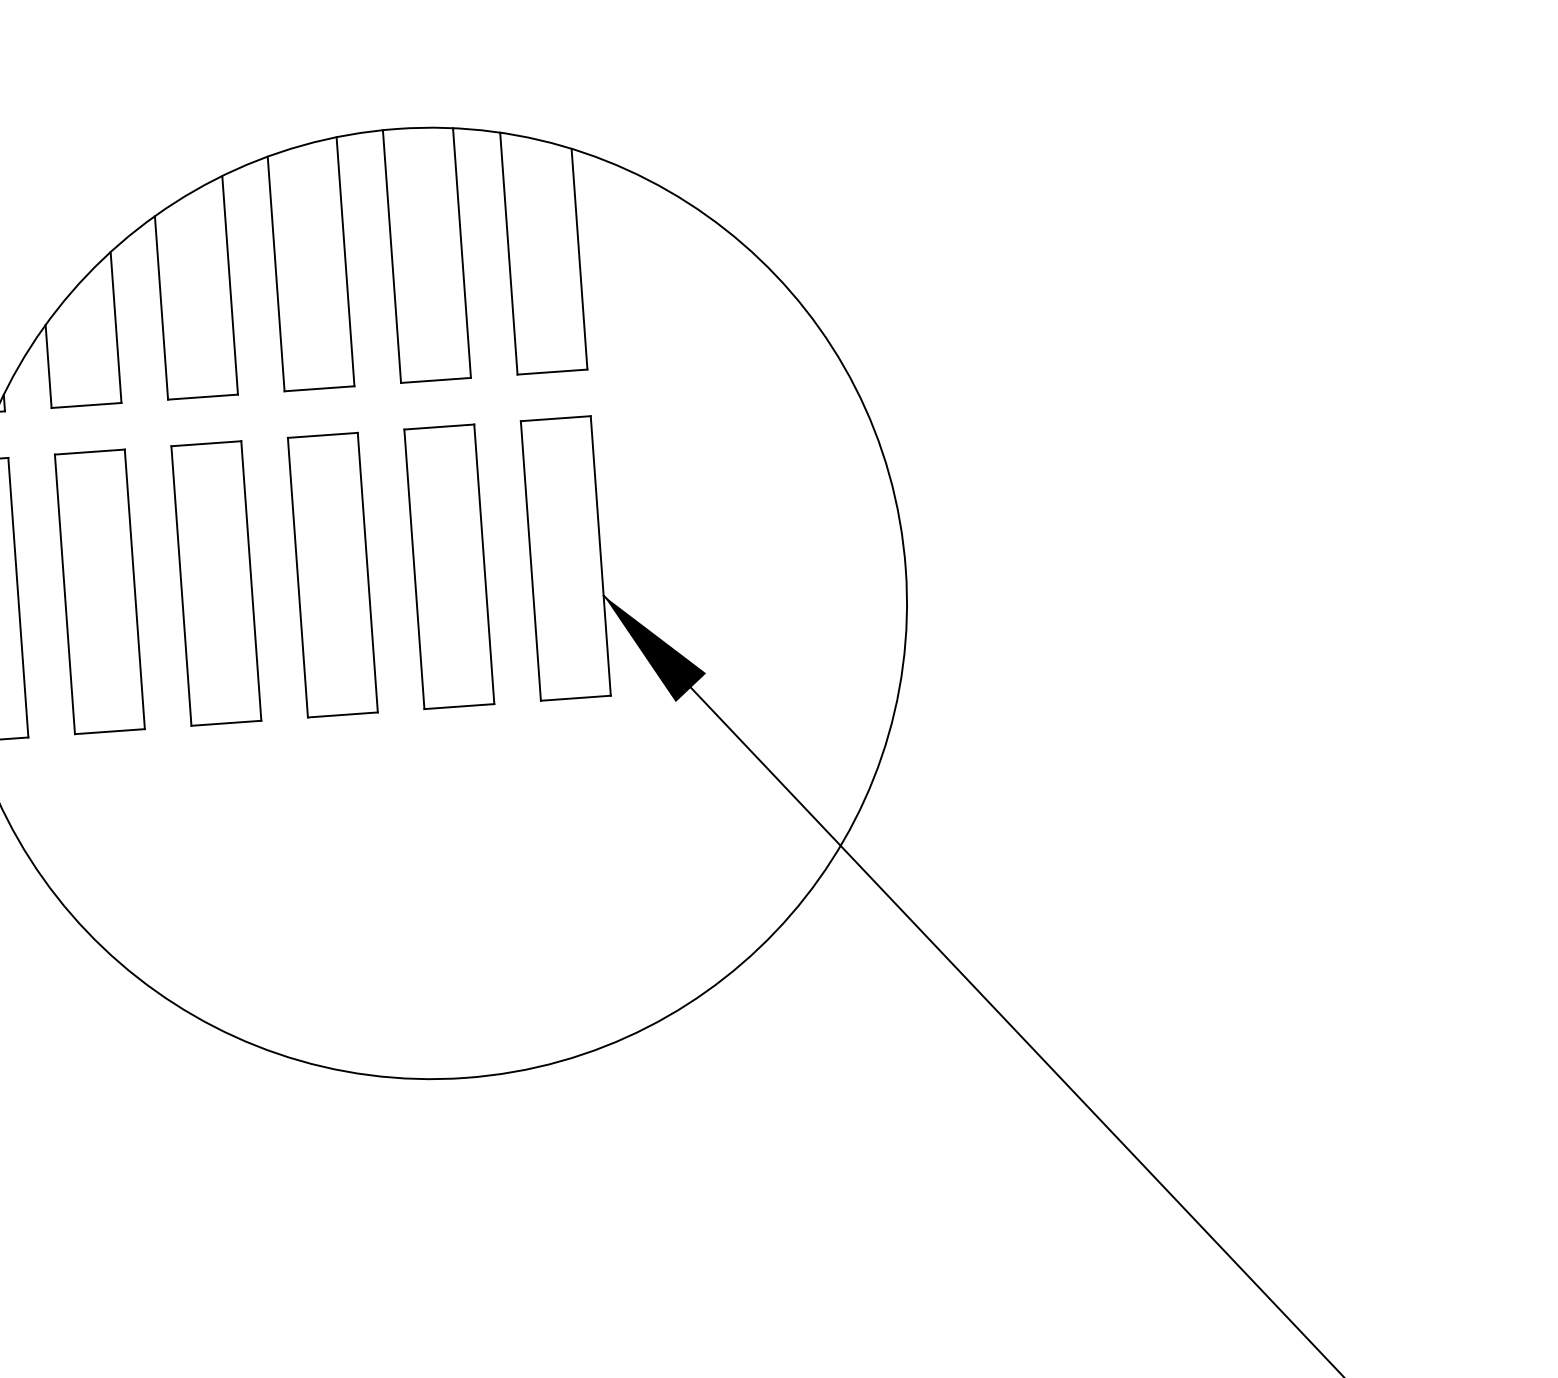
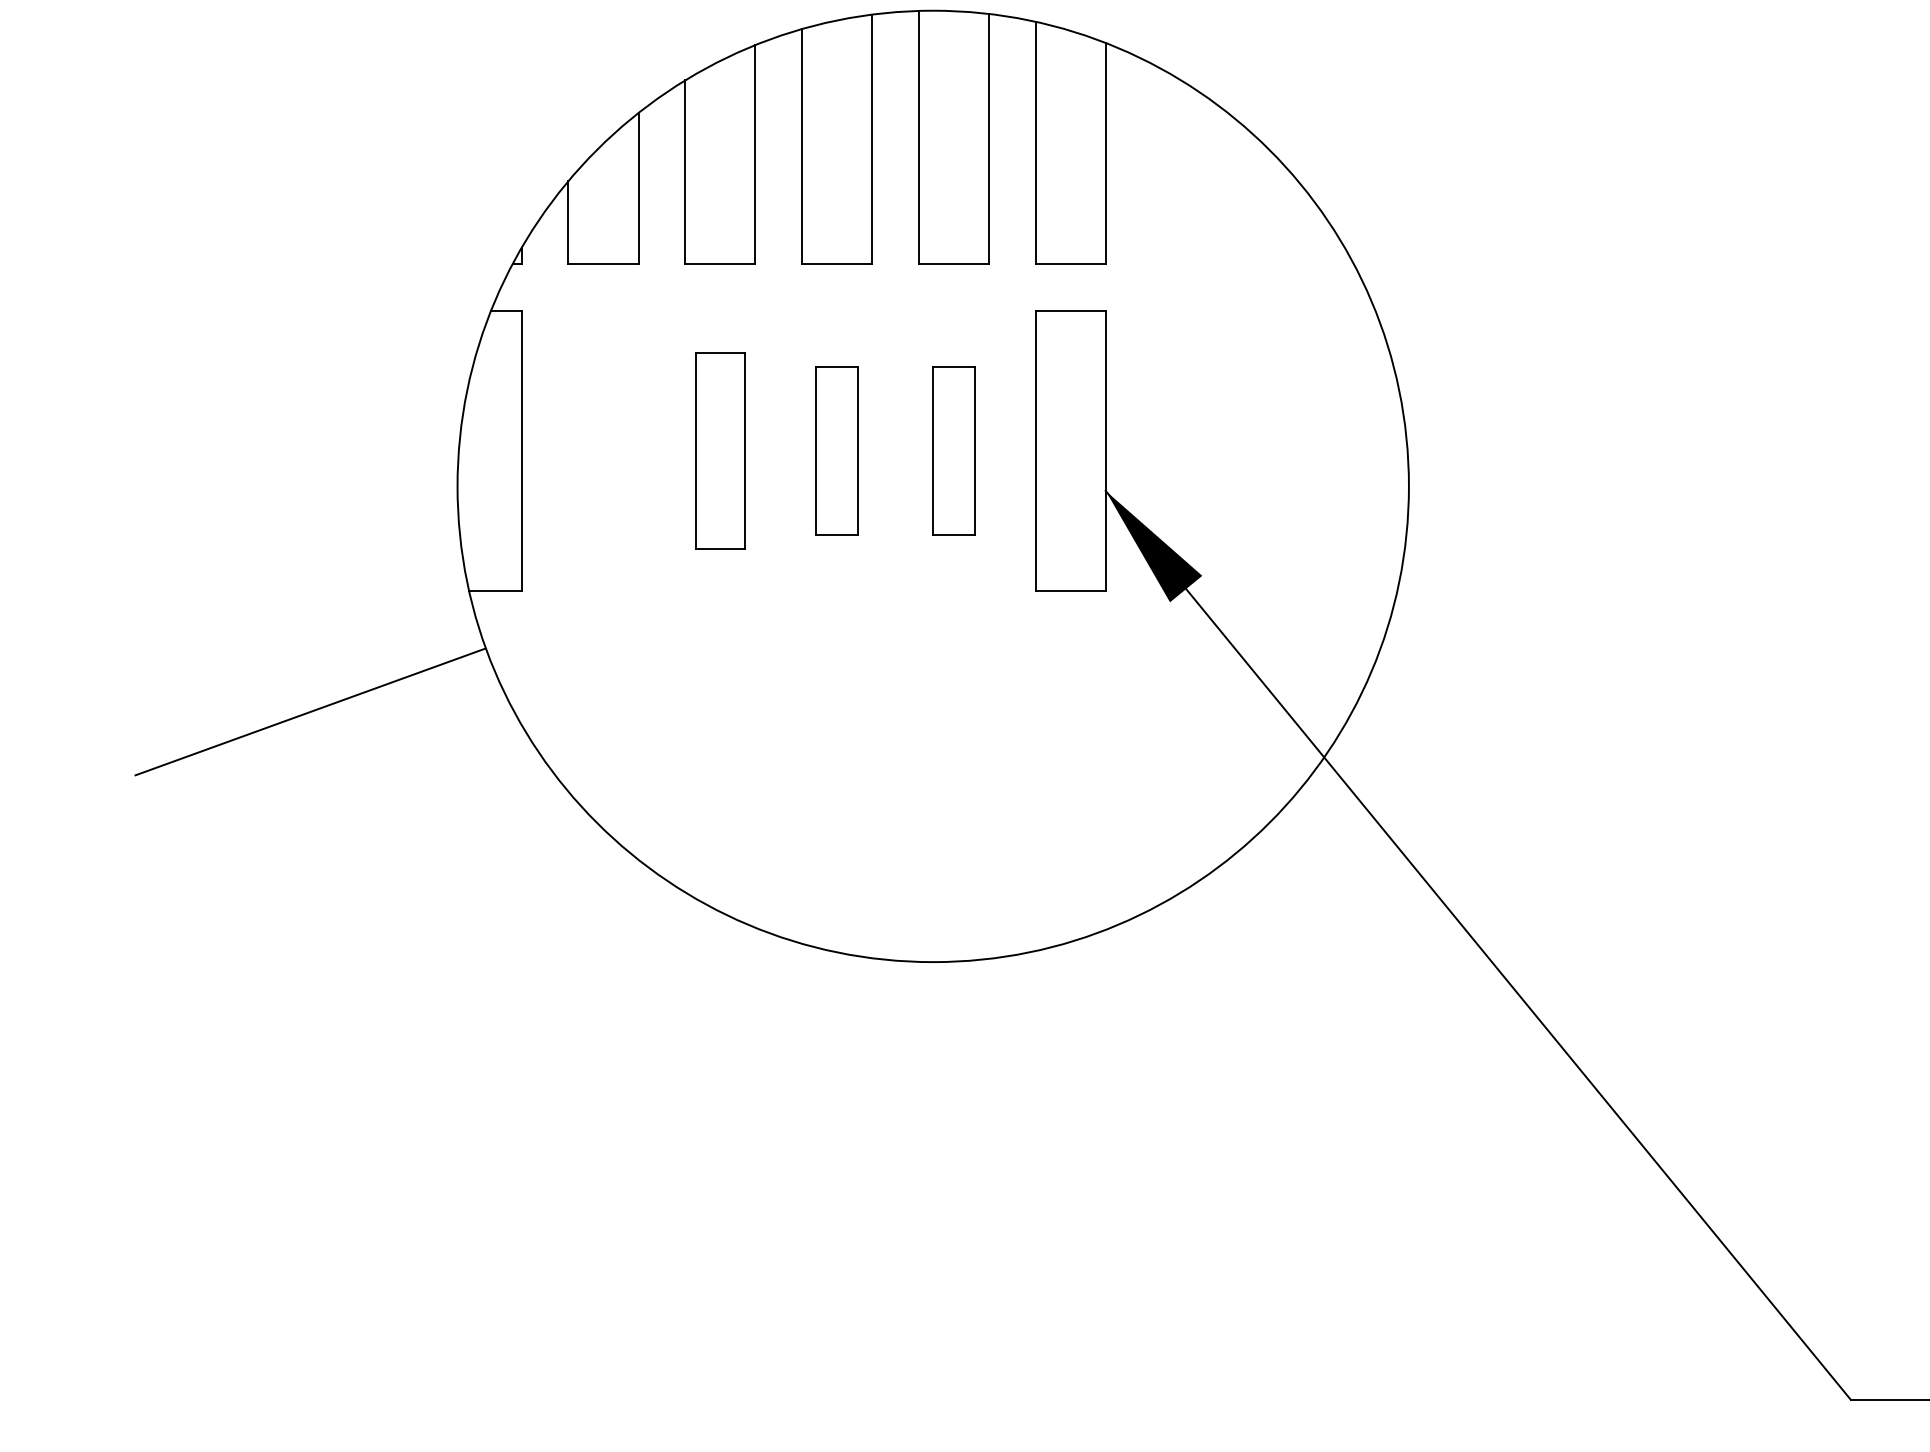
part: (448, 566) -> (953, 450), size x0.6
part: (332, 574) -> (836, 450), size x0.6
part: (215, 582) -> (719, 450), size x0.7
part: (99, 591) -> (603, 450), removed

